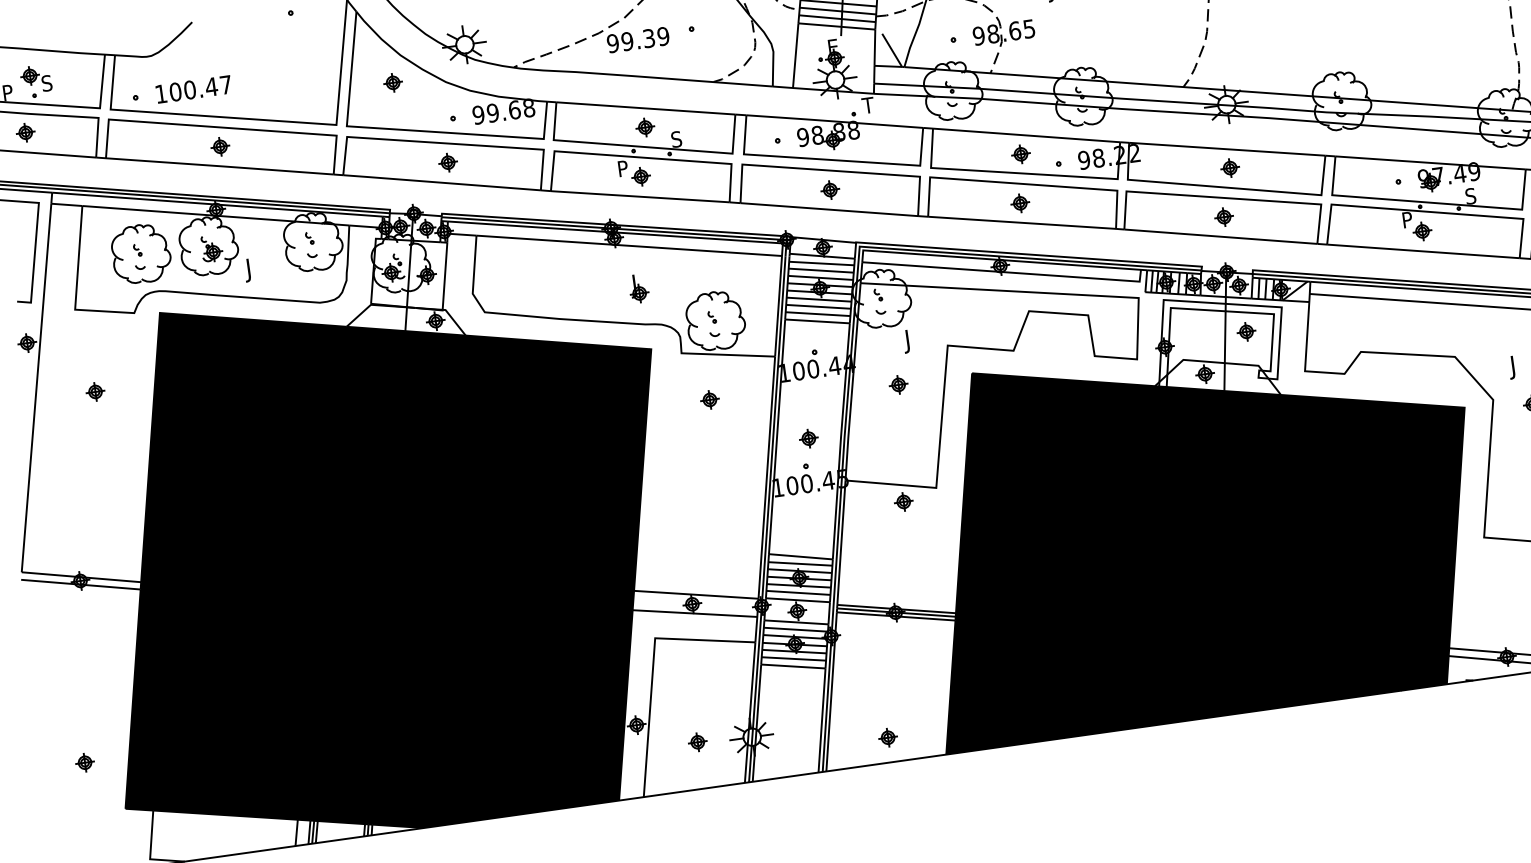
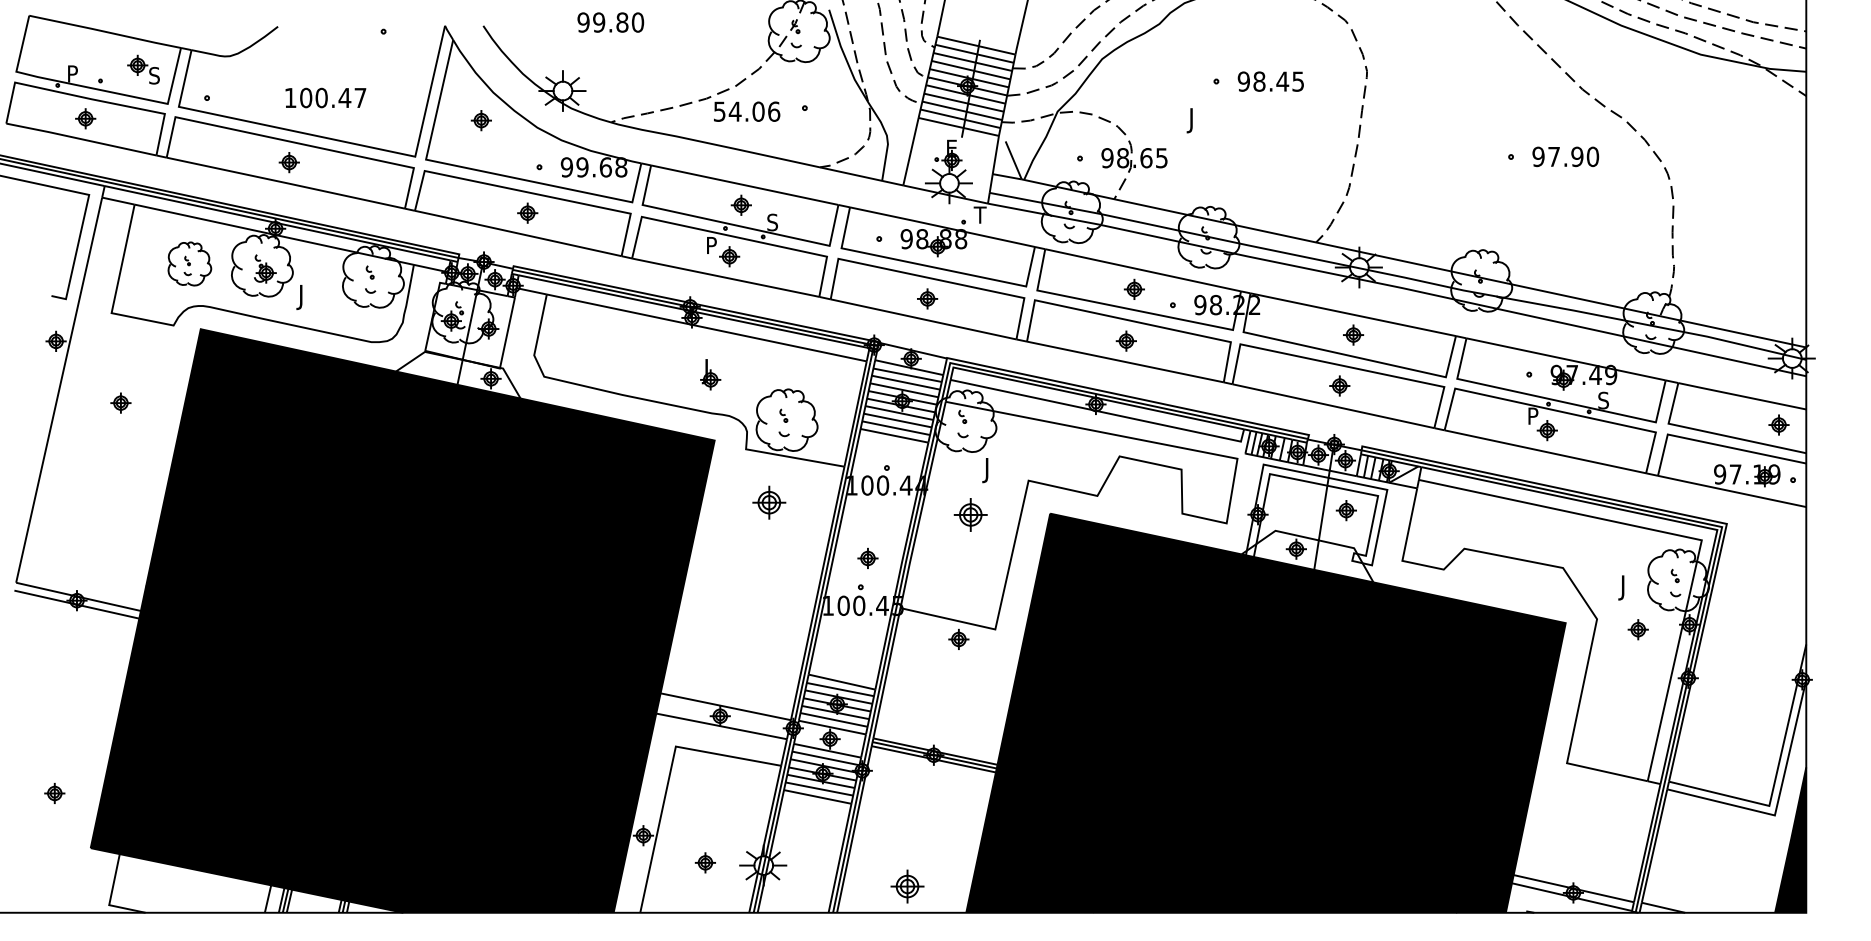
text: (637, 39) -> (746, 111), 99.39 -> 54.06
part: (35, 79) -> (143, 69), moved
text: (193, 89) -> (325, 97), moved
part: (140, 253) -> (189, 263), size x0.7
part: (898, 384) -> (970, 514), size x1.6
part: (709, 399) -> (768, 502), size x1.6
part: (887, 737) -> (906, 885), size x1.6

